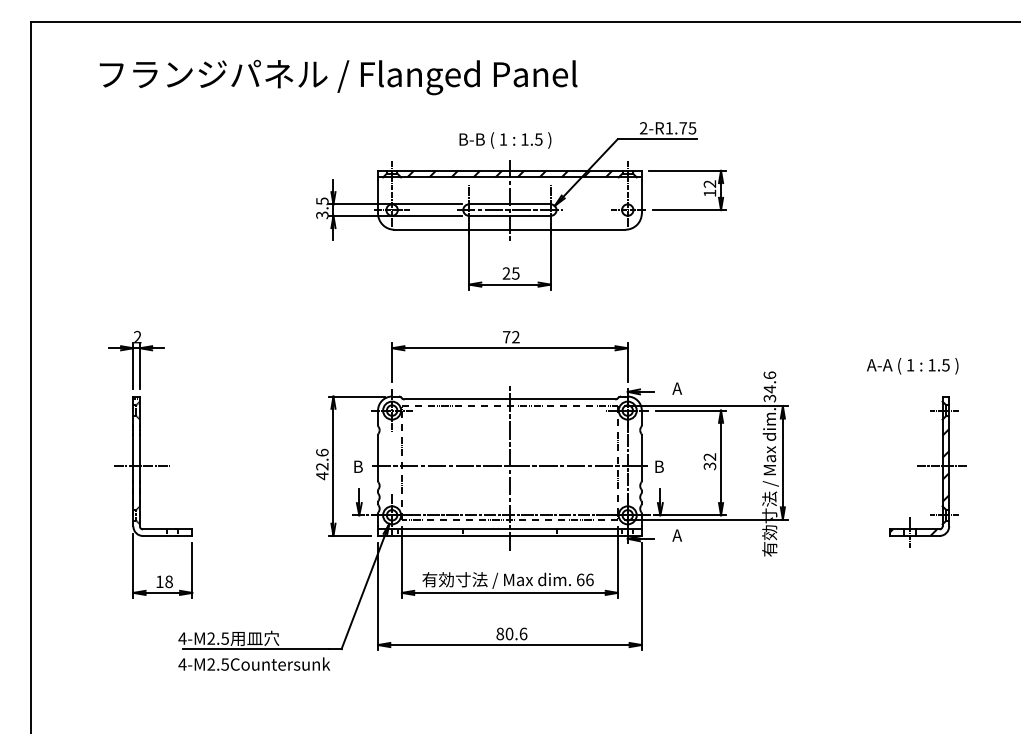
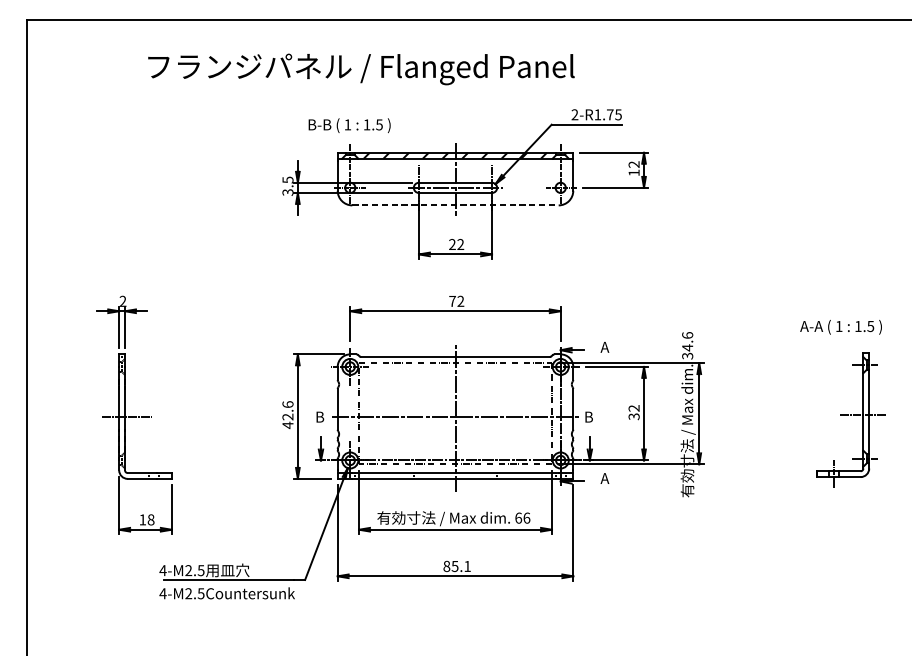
text: (338, 77) -> (361, 69), moved
text: (505, 140) -> (349, 125), moved
line: (509, 229) -> (455, 205), solid -> dashed
text: (515, 273) -> (460, 244), 25 -> 22
text: (912, 366) -> (840, 327), moved
part: (927, 471) -> (849, 419), moved
text: (516, 633) -> (461, 566), 80.6 -> 85.1

